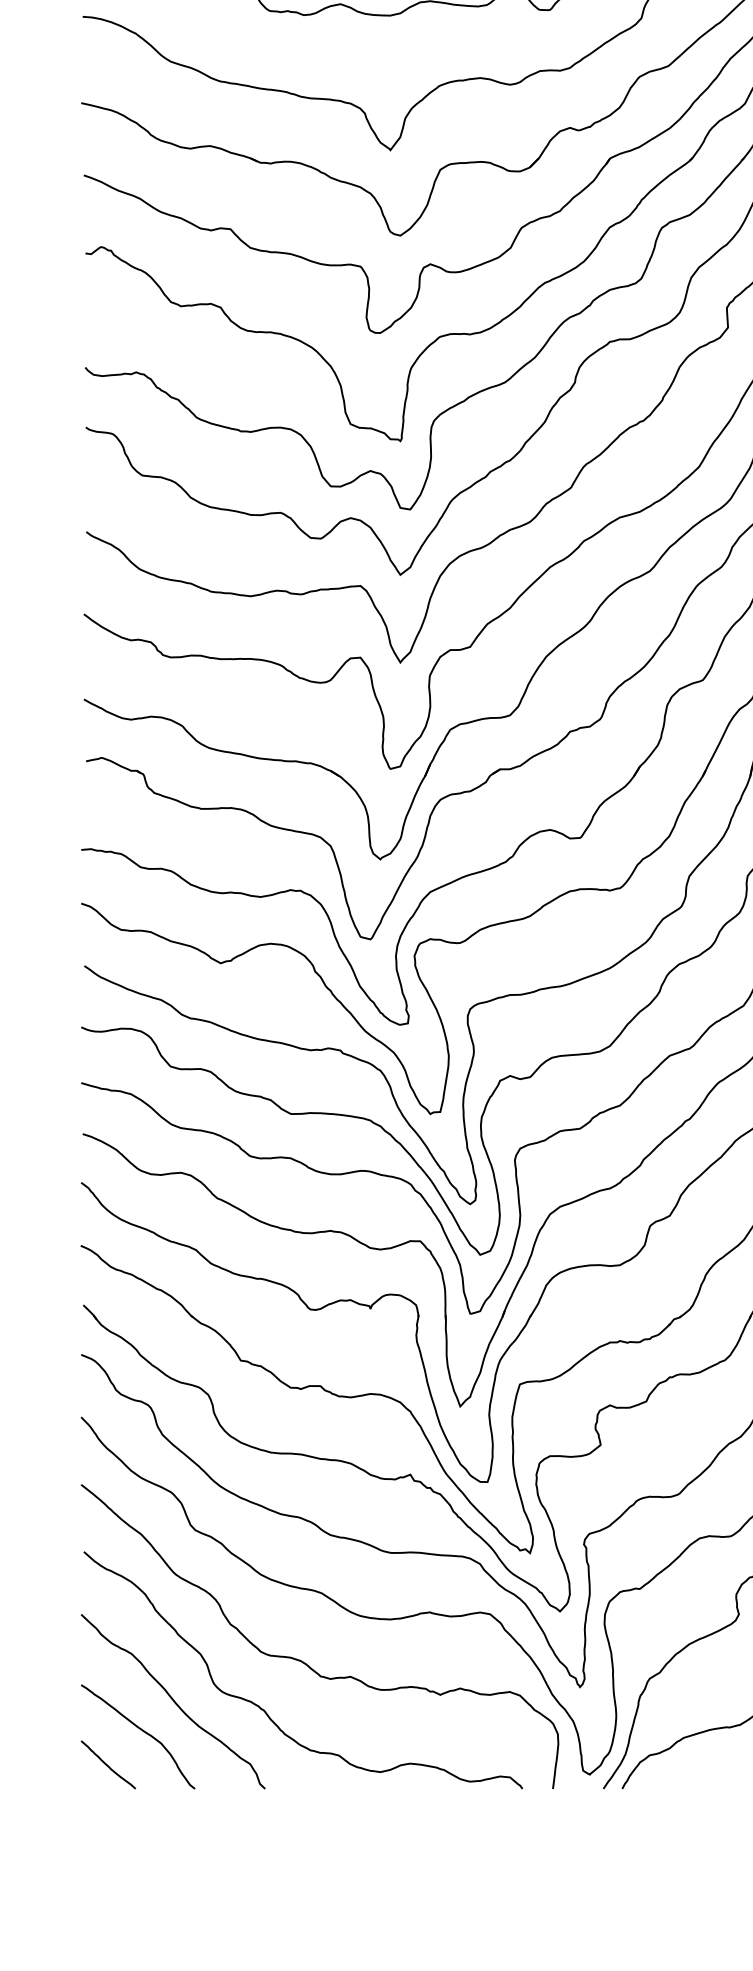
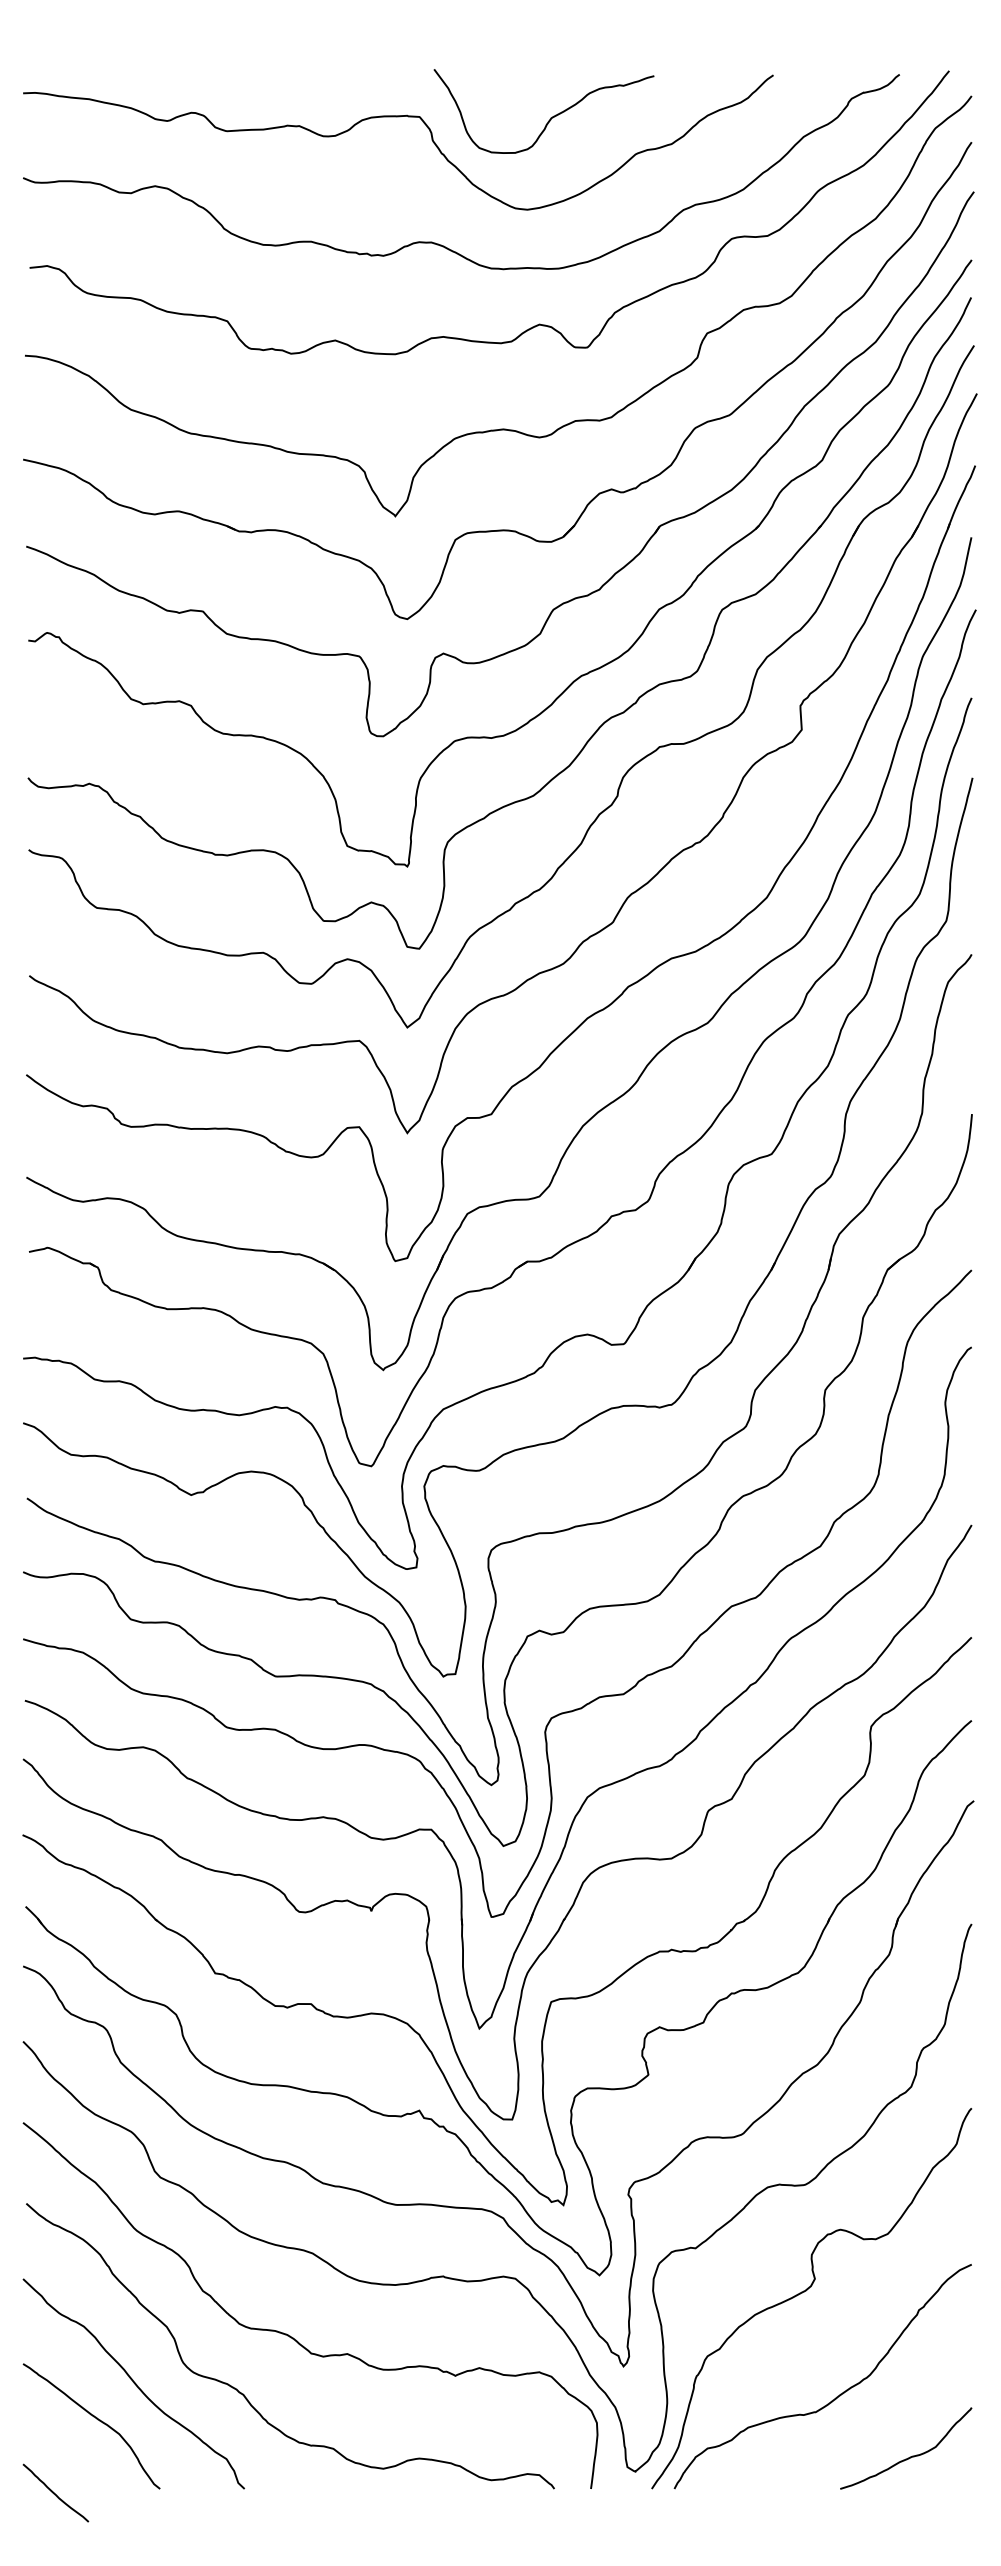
curve: (107, 1764) -> (54, 2492), moved

